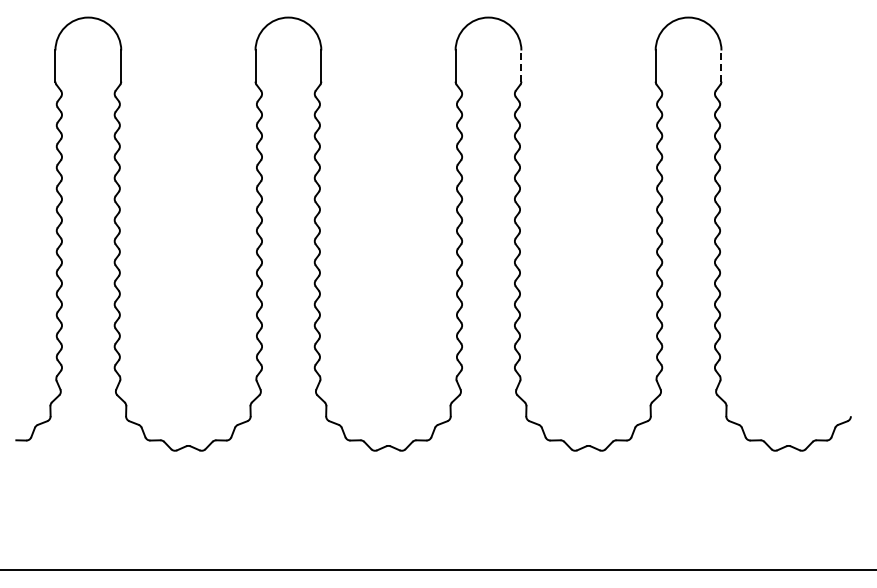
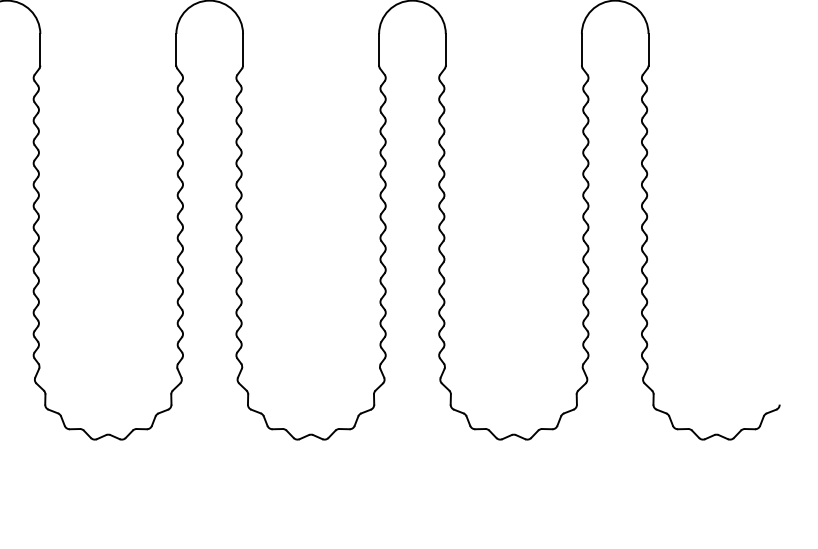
line: (521, 66) -> (445, 50), dashed -> solid
line: (721, 66) -> (648, 50), dashed -> solid

